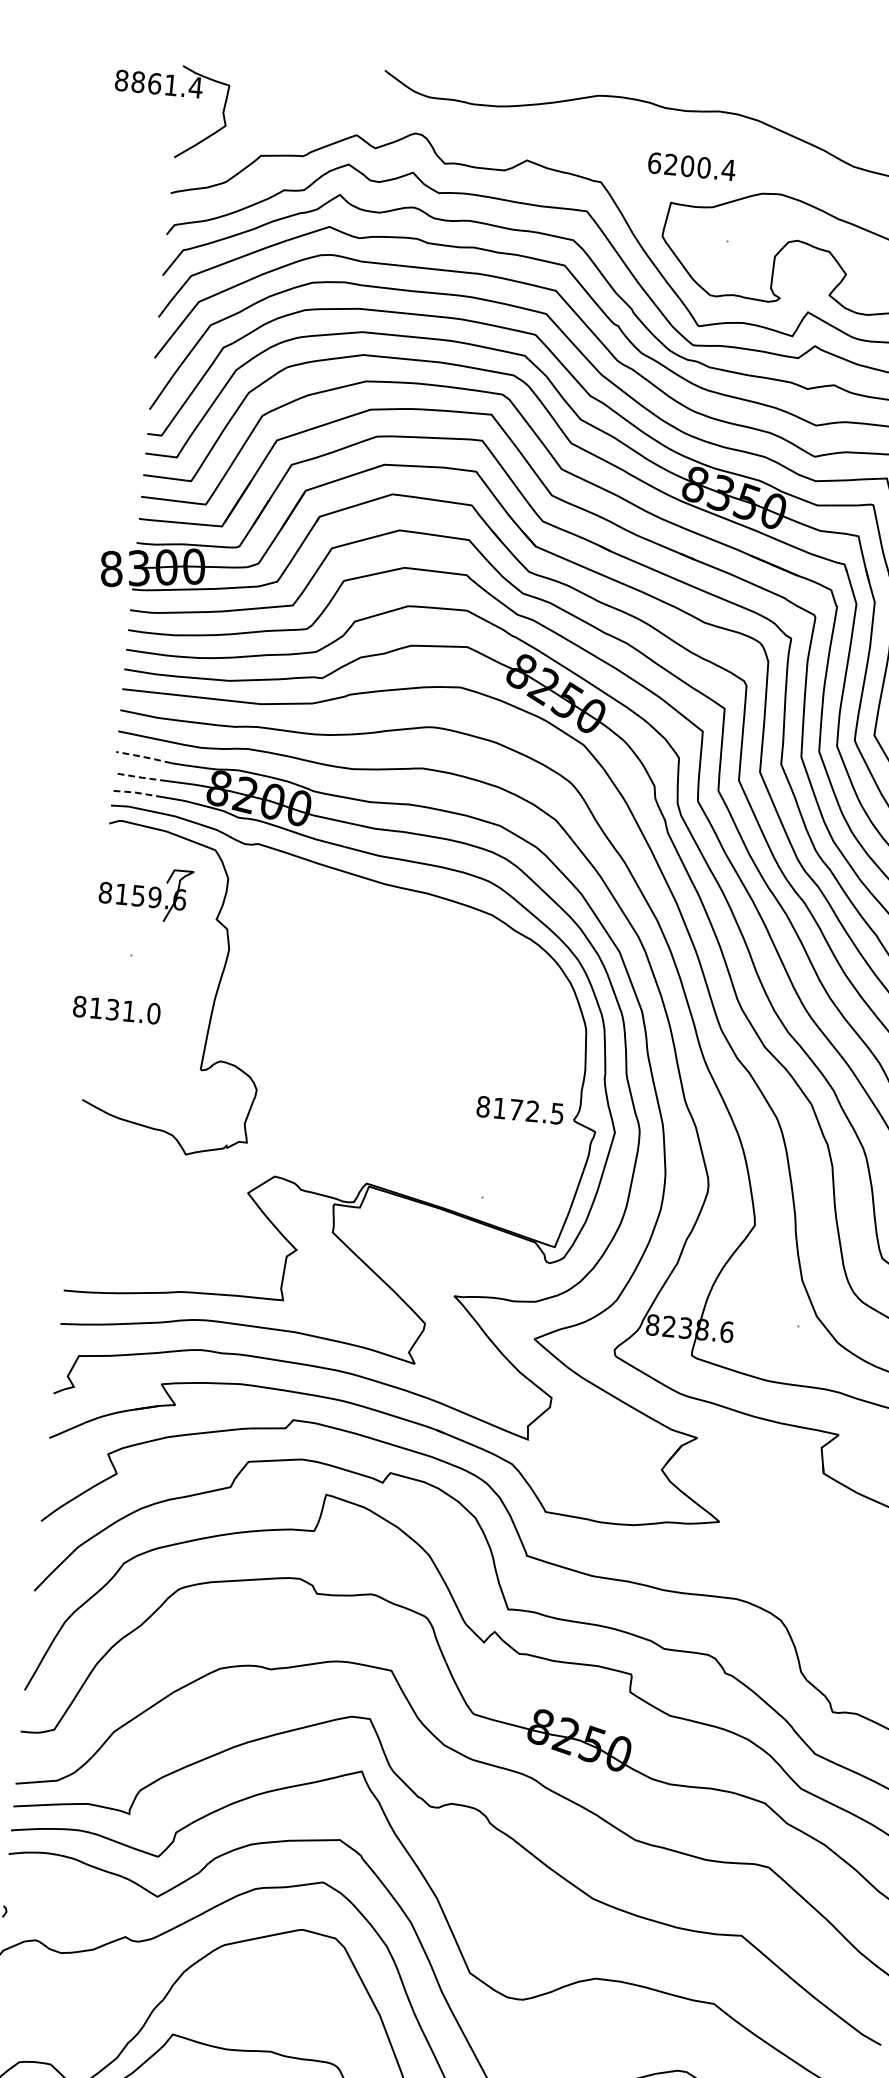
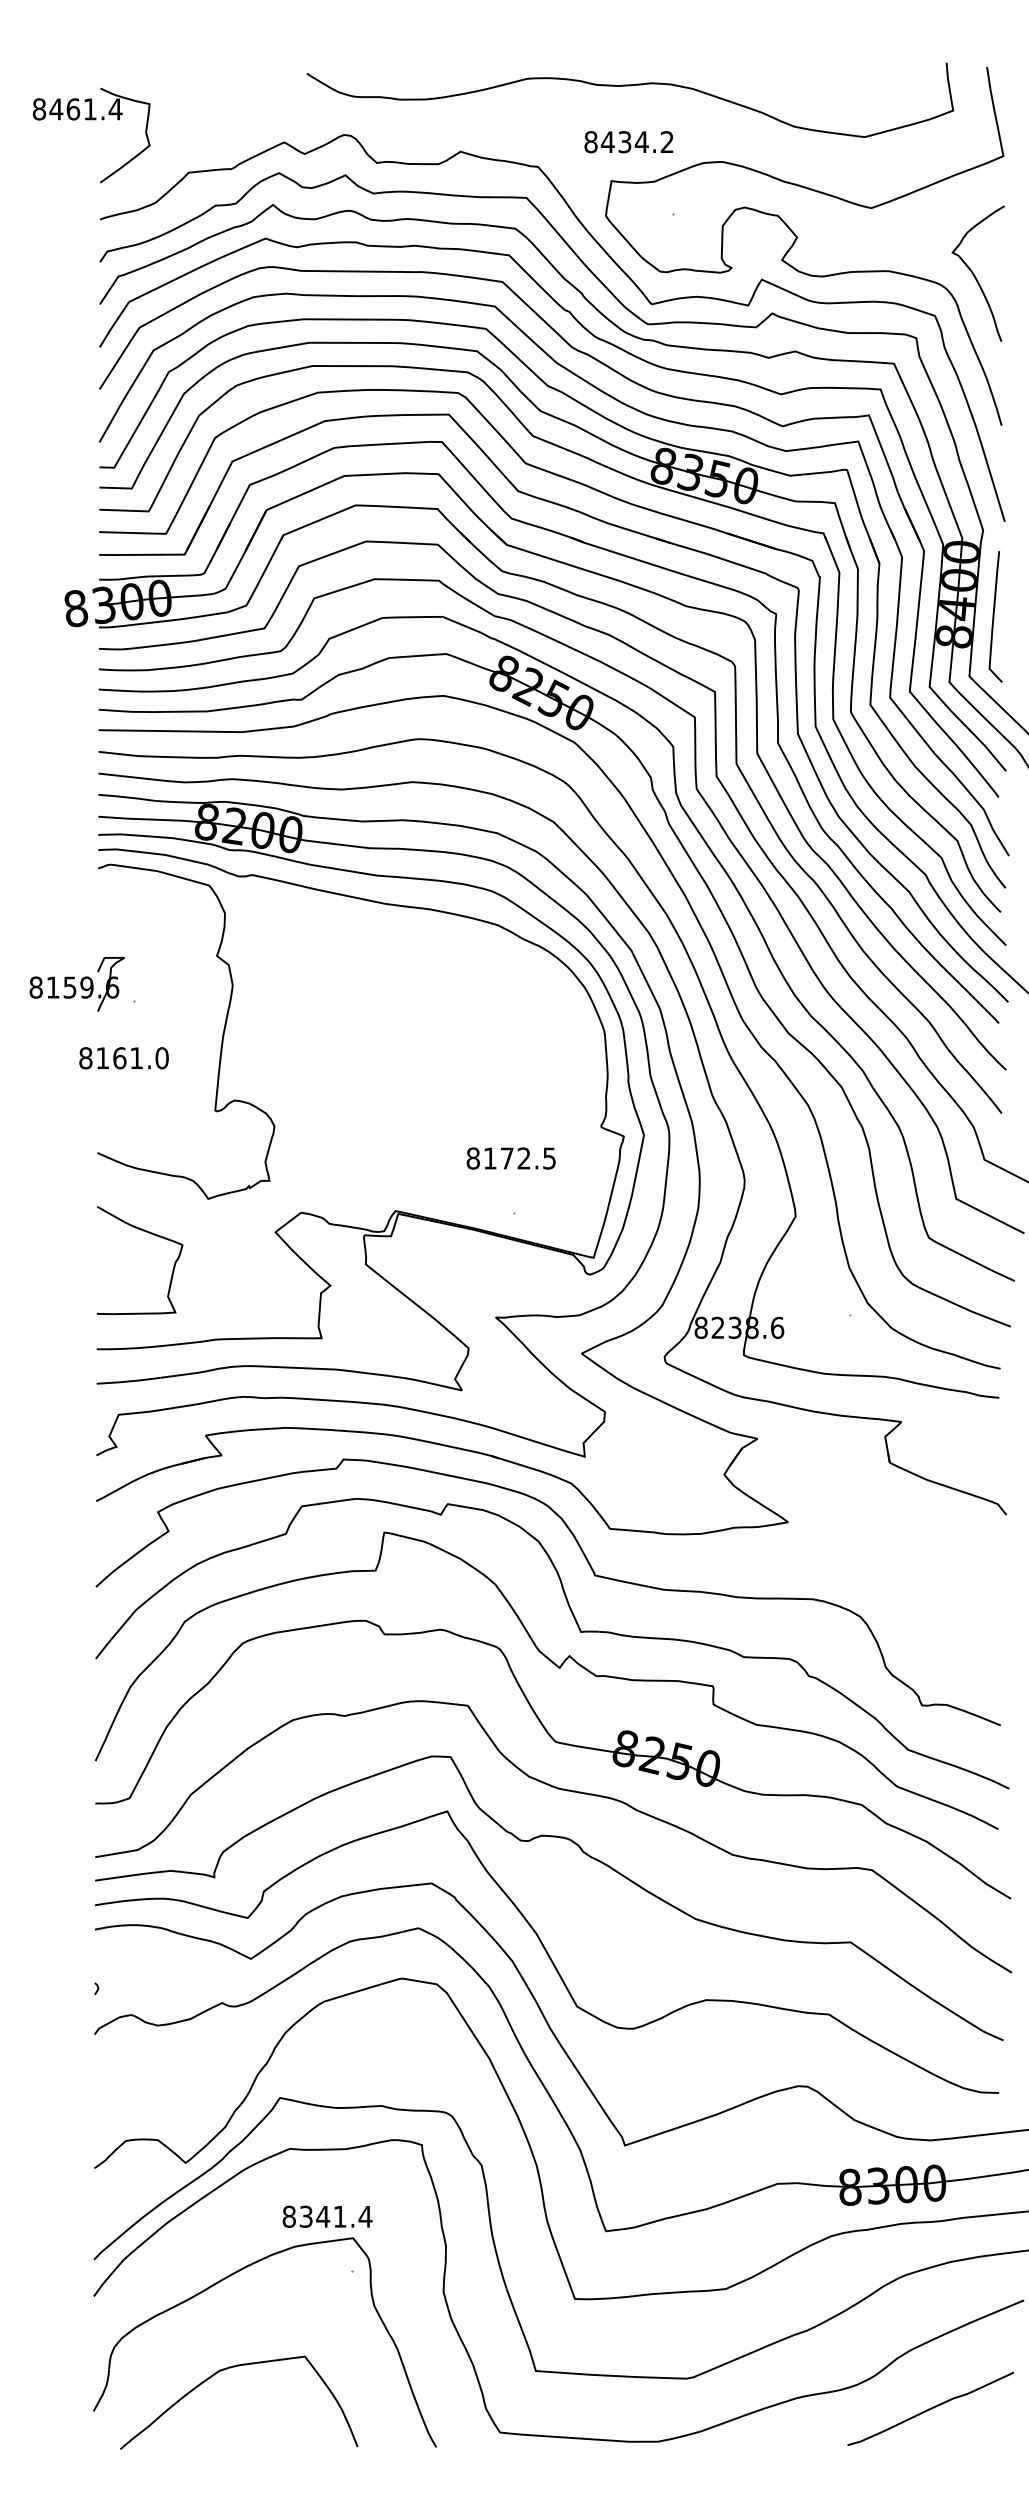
text: (138, 82) -> (56, 109), 8861.4 -> 8461.4
text: (692, 166) -> (629, 142), 6200.4 -> 8434.2
line: (143, 757) -> (126, 797), dashed -> solid
line: (141, 777) -> (126, 818), dashed -> solid
line: (135, 792) -> (122, 834), dashed -> solid
part: (145, 893) -> (76, 984), moved
text: (112, 1010) -> (119, 1058), 8131.0 -> 8161.0
text: (519, 1110) -> (510, 1158), moved
curve: (124, 1182) -> (148, 1233), added

